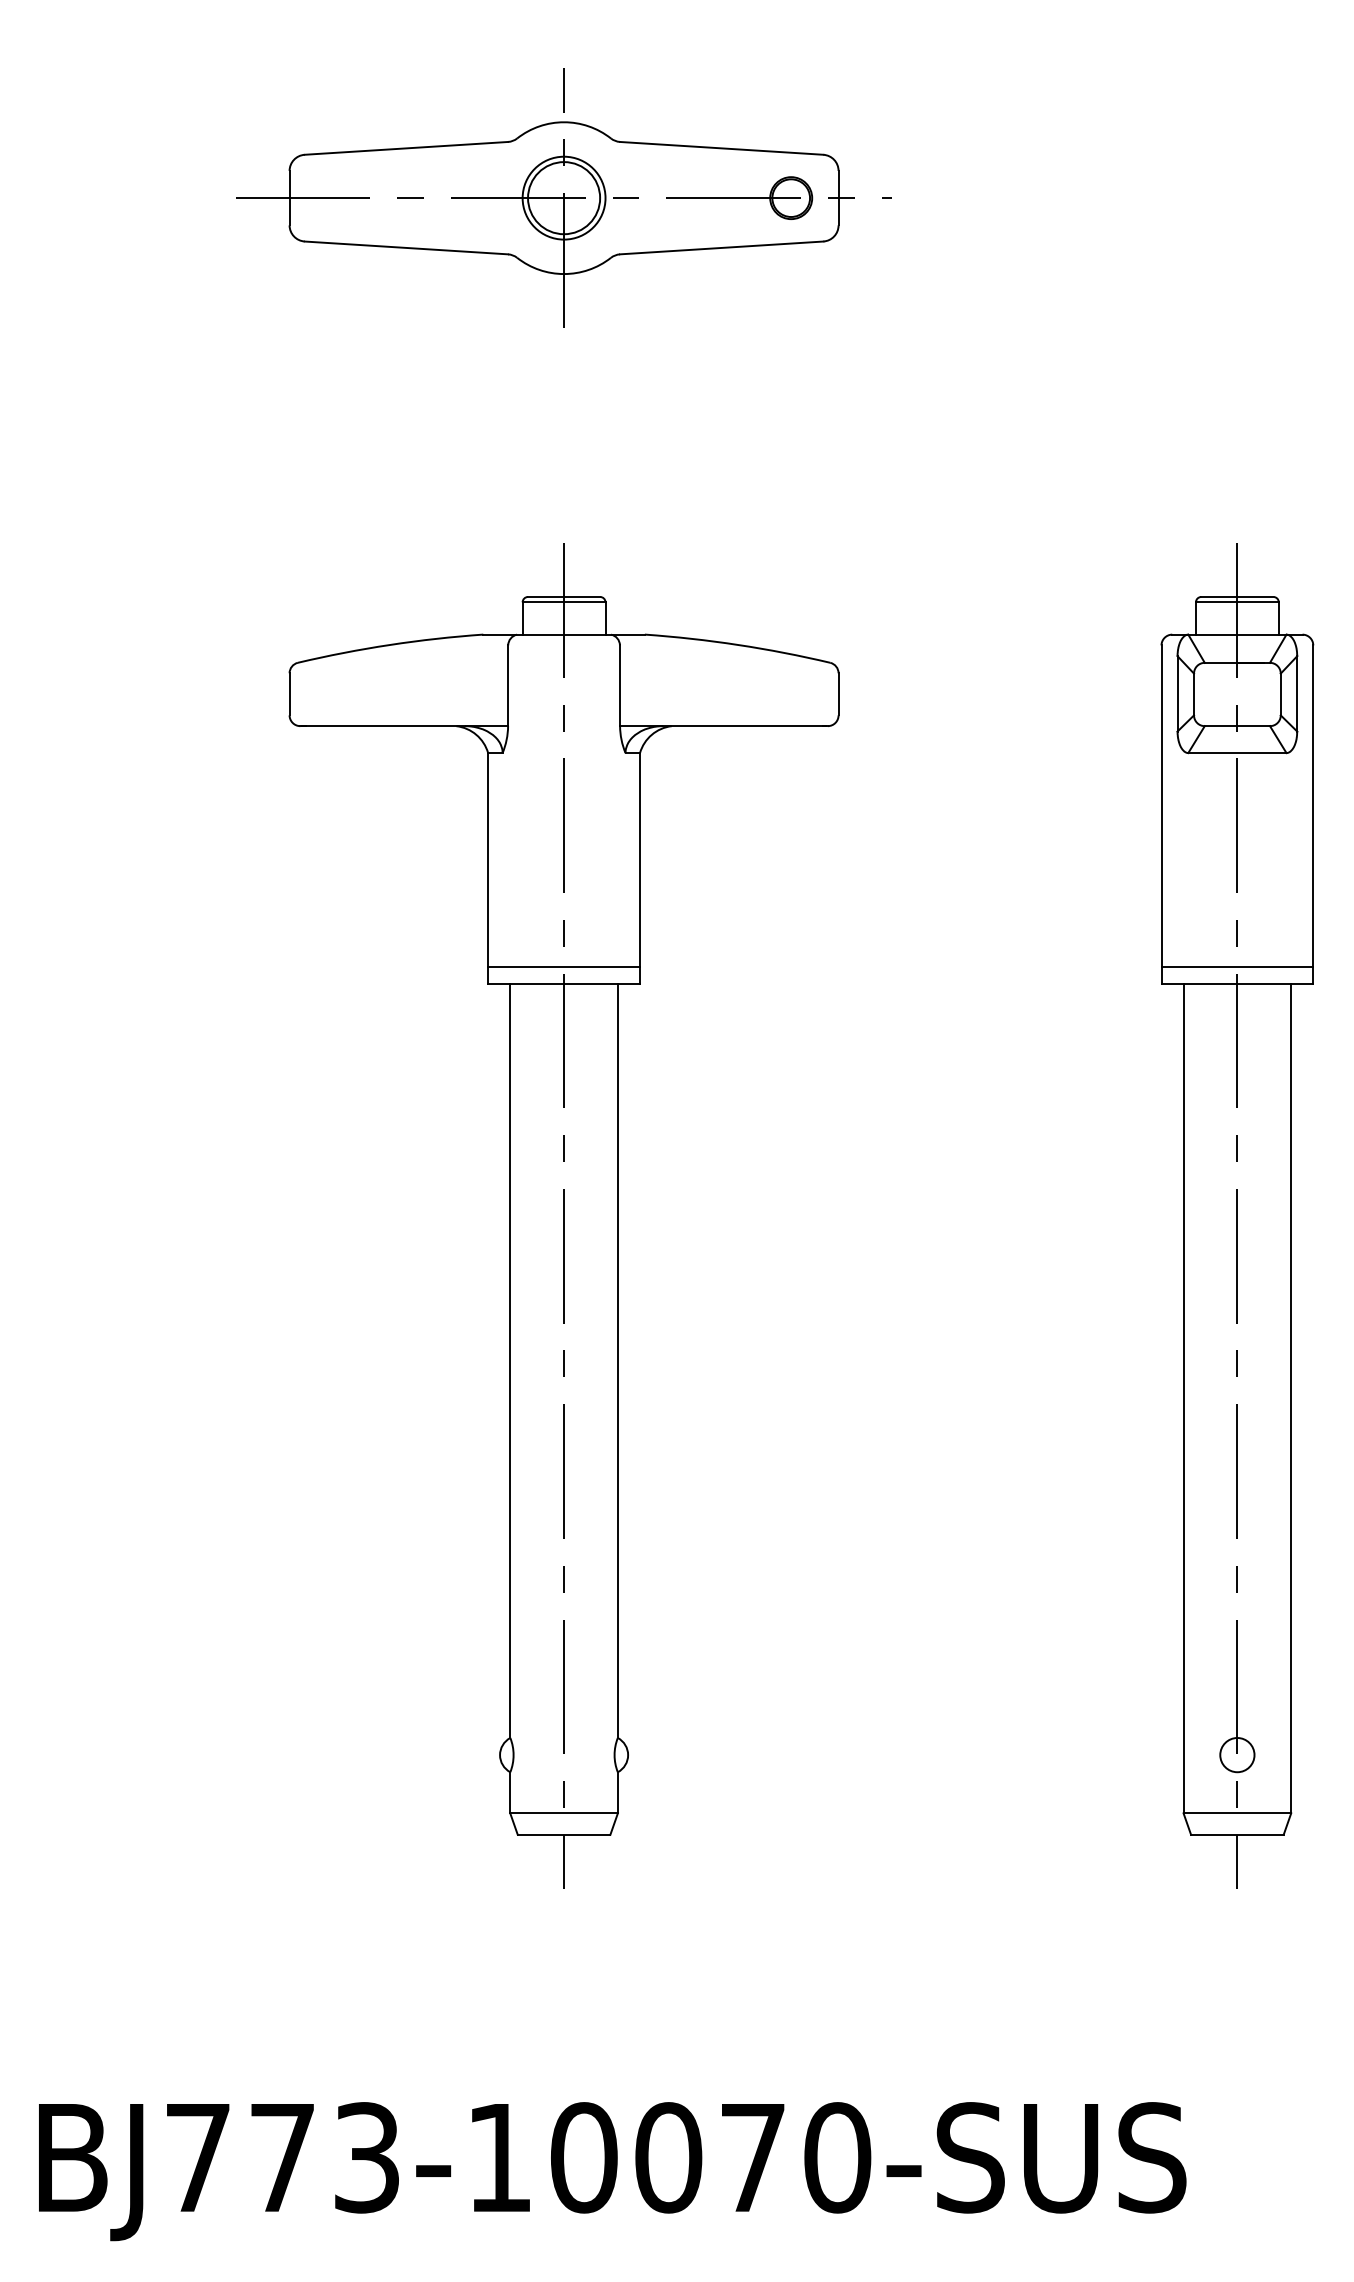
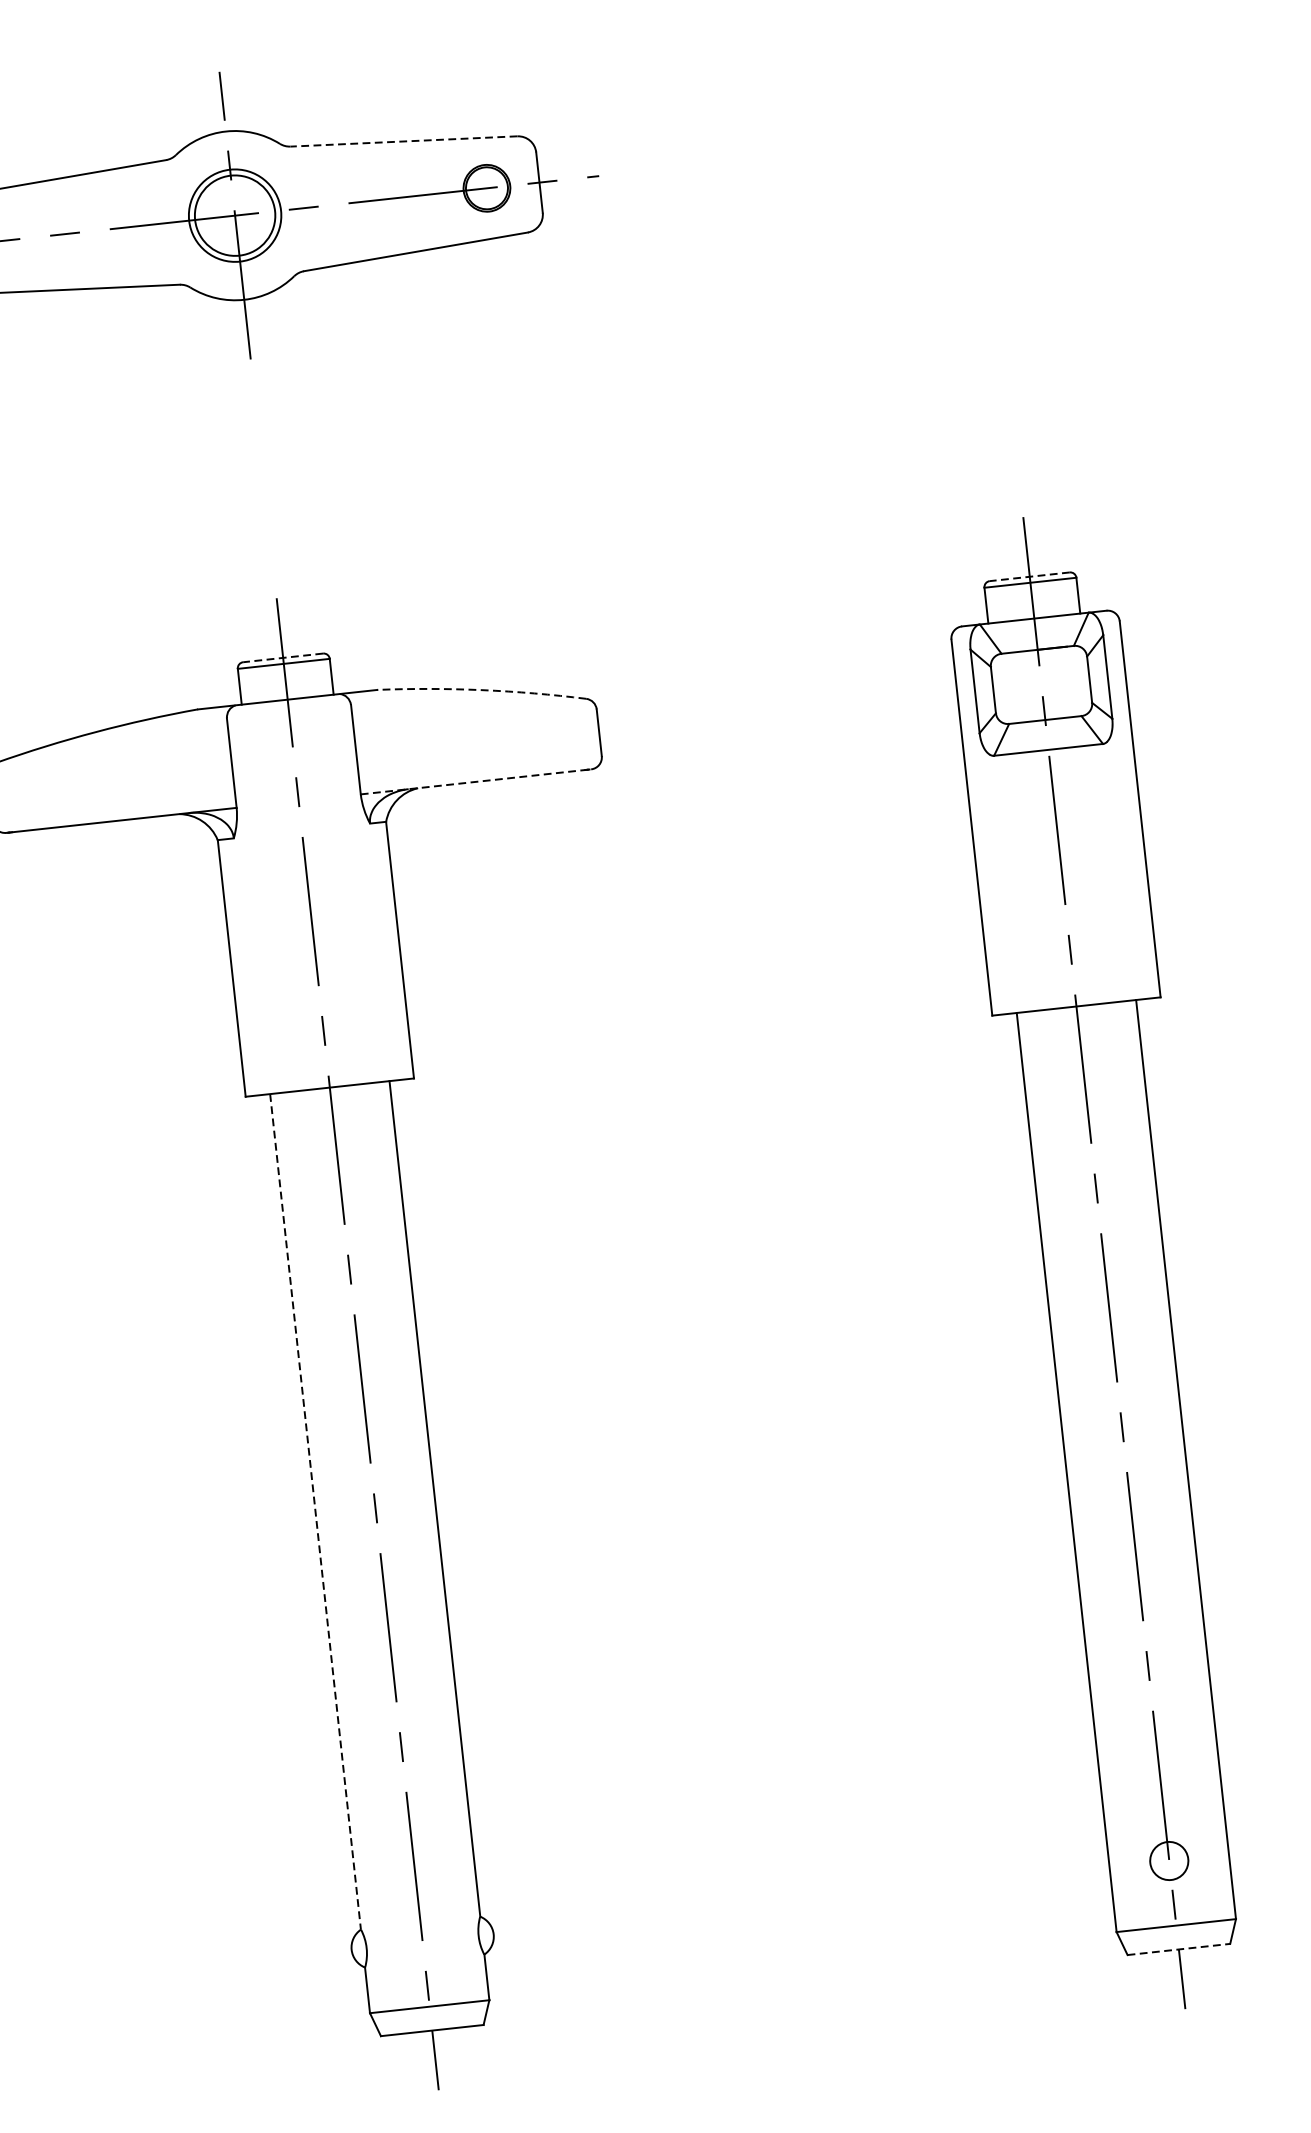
line: (721, 148) -> (403, 141), solid -> dashed
line: (563, 596) -> (282, 657), solid -> dashed
line: (1236, 596) -> (1028, 576), solid -> dashed
arc: (738, 644) -> (482, 689), solid -> dashed
line: (723, 726) -> (475, 782), solid -> dashed
line: (563, 966) -> (327, 1067), removed
line: (1237, 966) -> (1074, 986), removed
line: (510, 1361) -> (315, 1512), solid -> dashed
line: (1237, 1834) -> (1178, 1949), solid -> dashed

